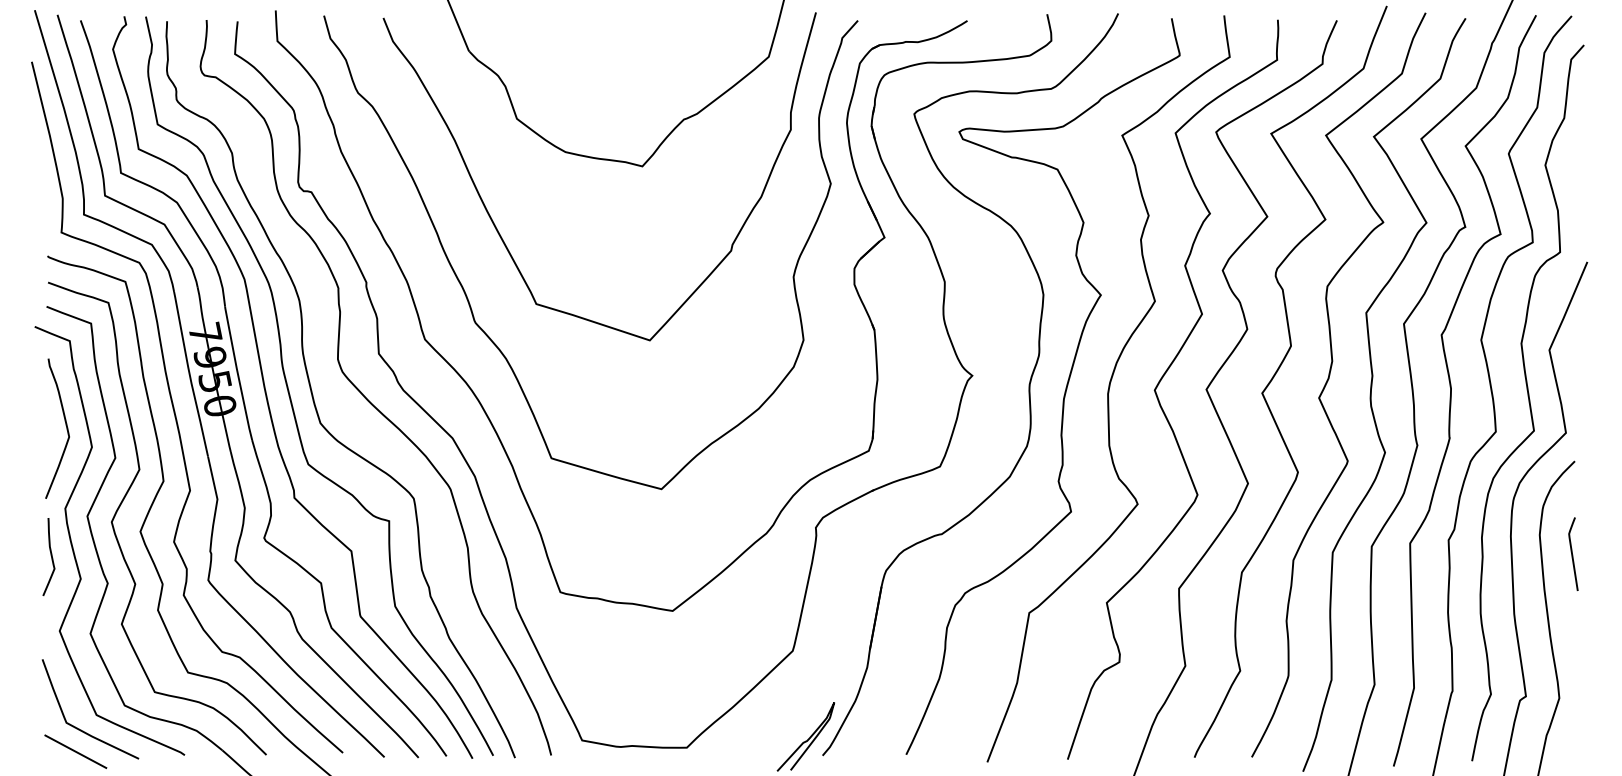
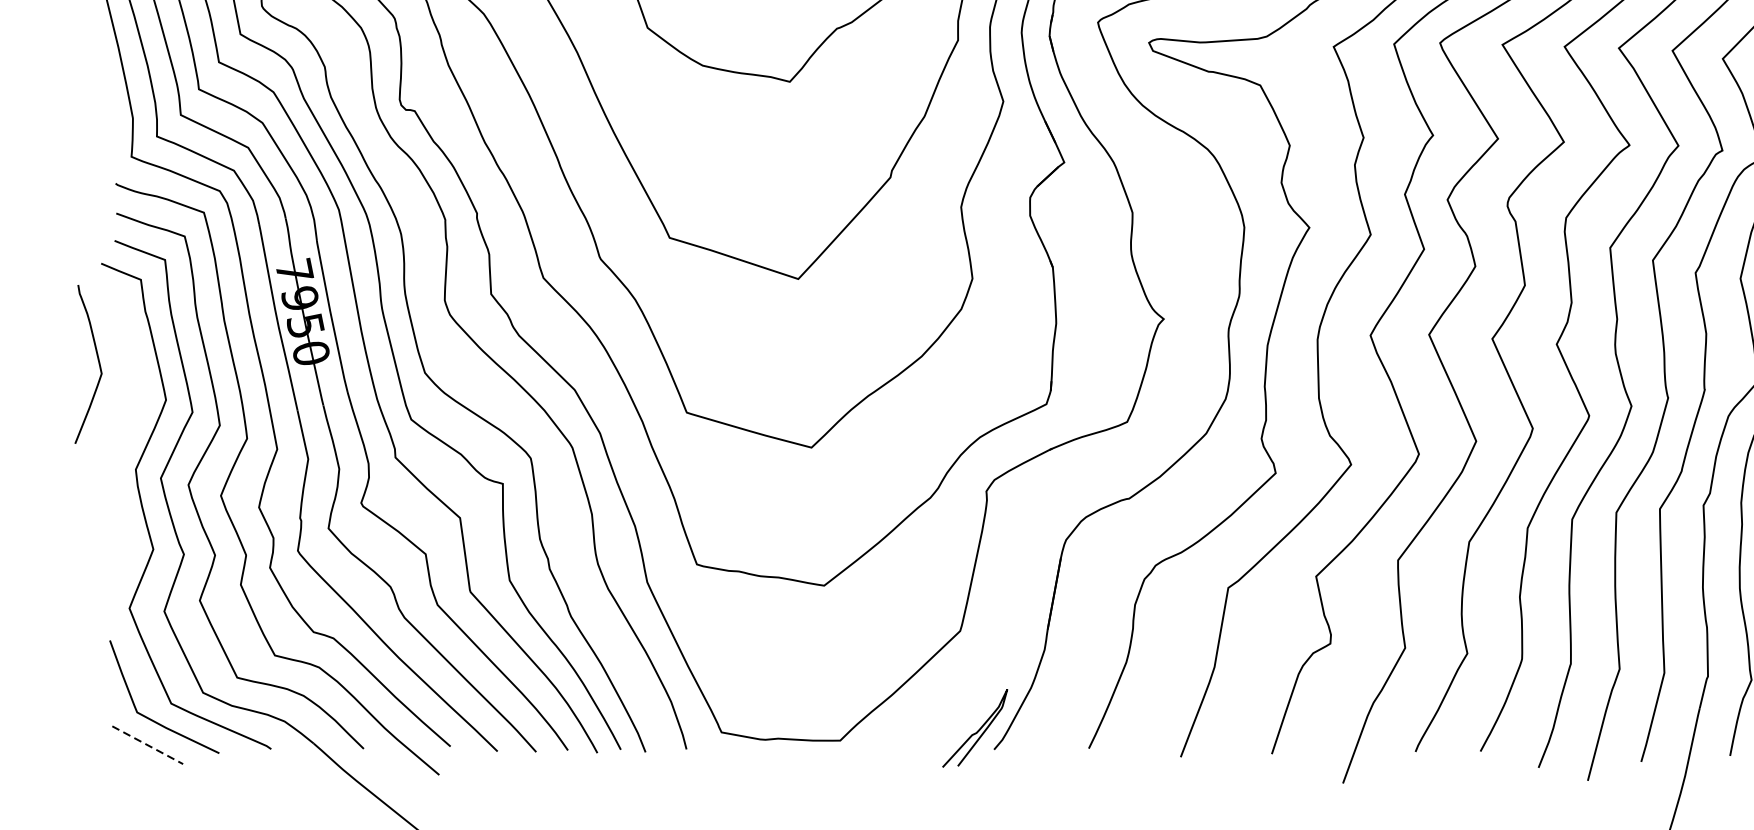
curve: (65, 425) -> (97, 360), moved
curve: (50, 555) -> (119, 522), removed
line: (76, 751) -> (148, 744), solid -> dashed

